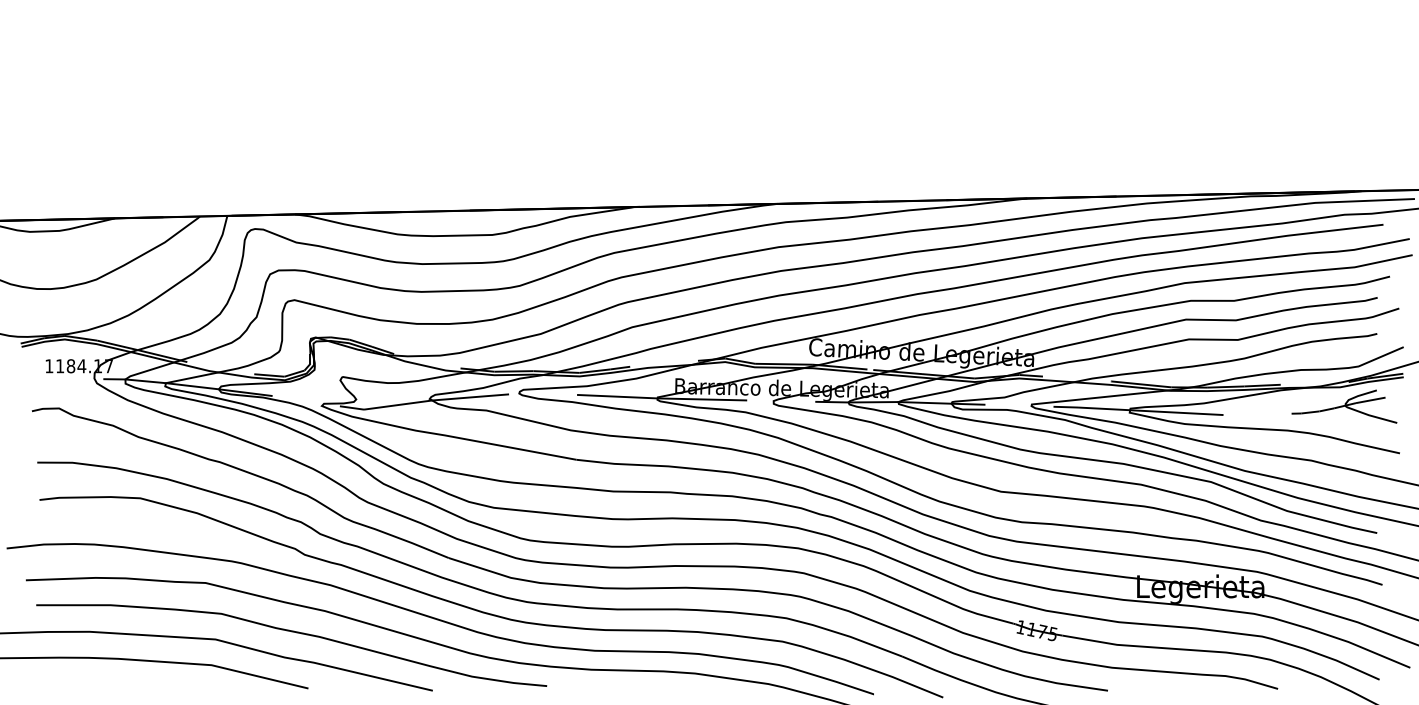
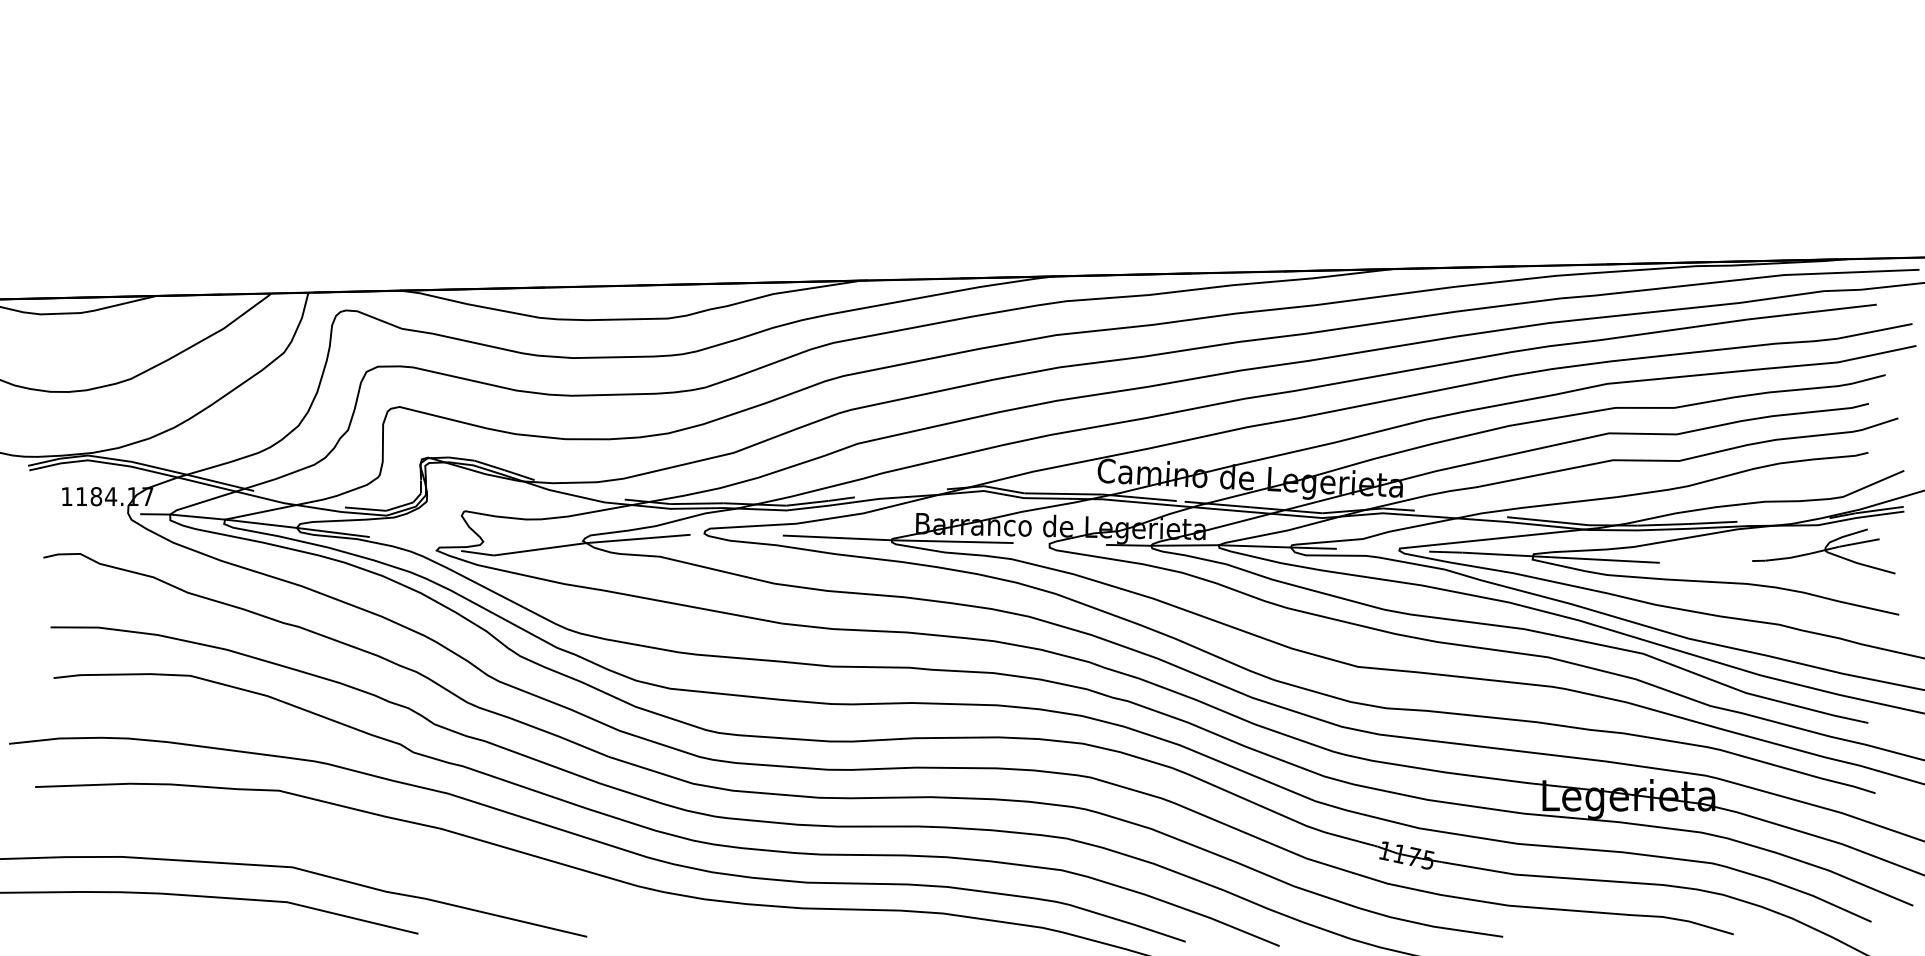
curve: (291, 632) -> (395, 857), removed

